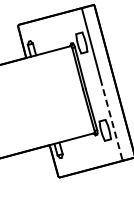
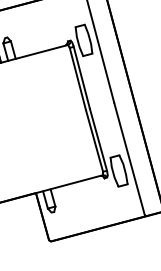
line: (112, 122) -> (129, 159), dashed -> solid

